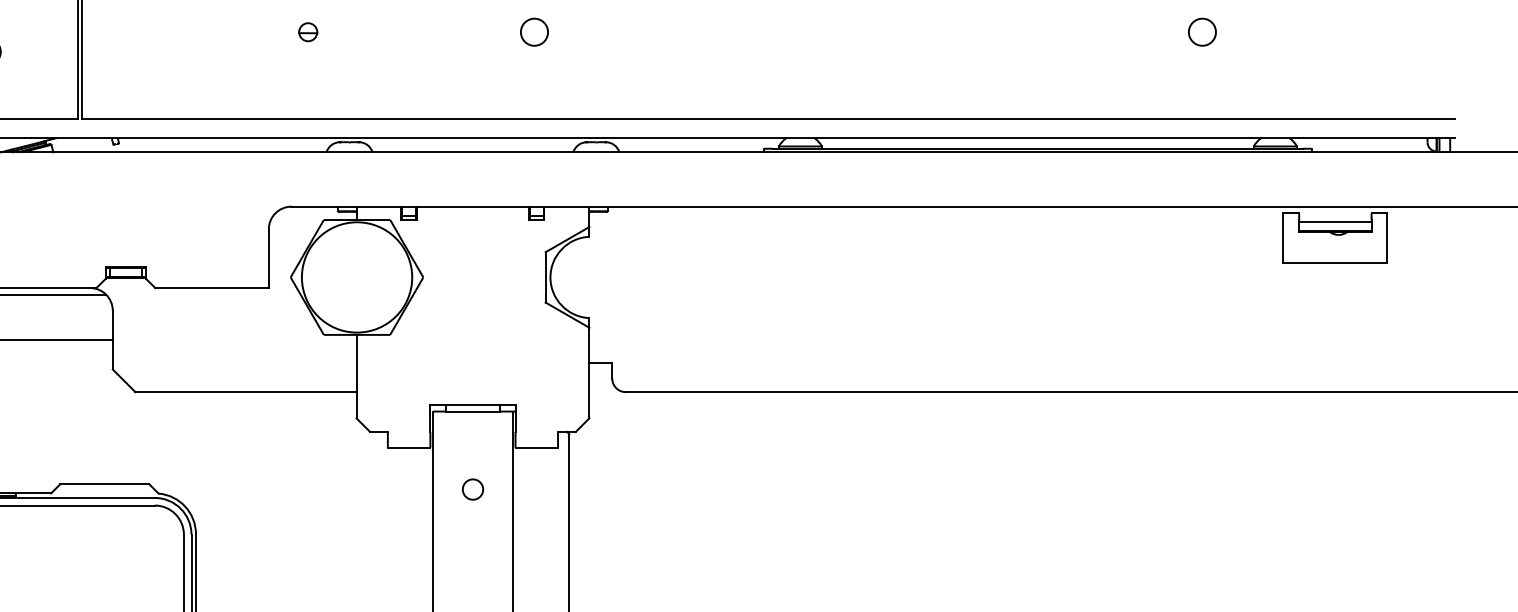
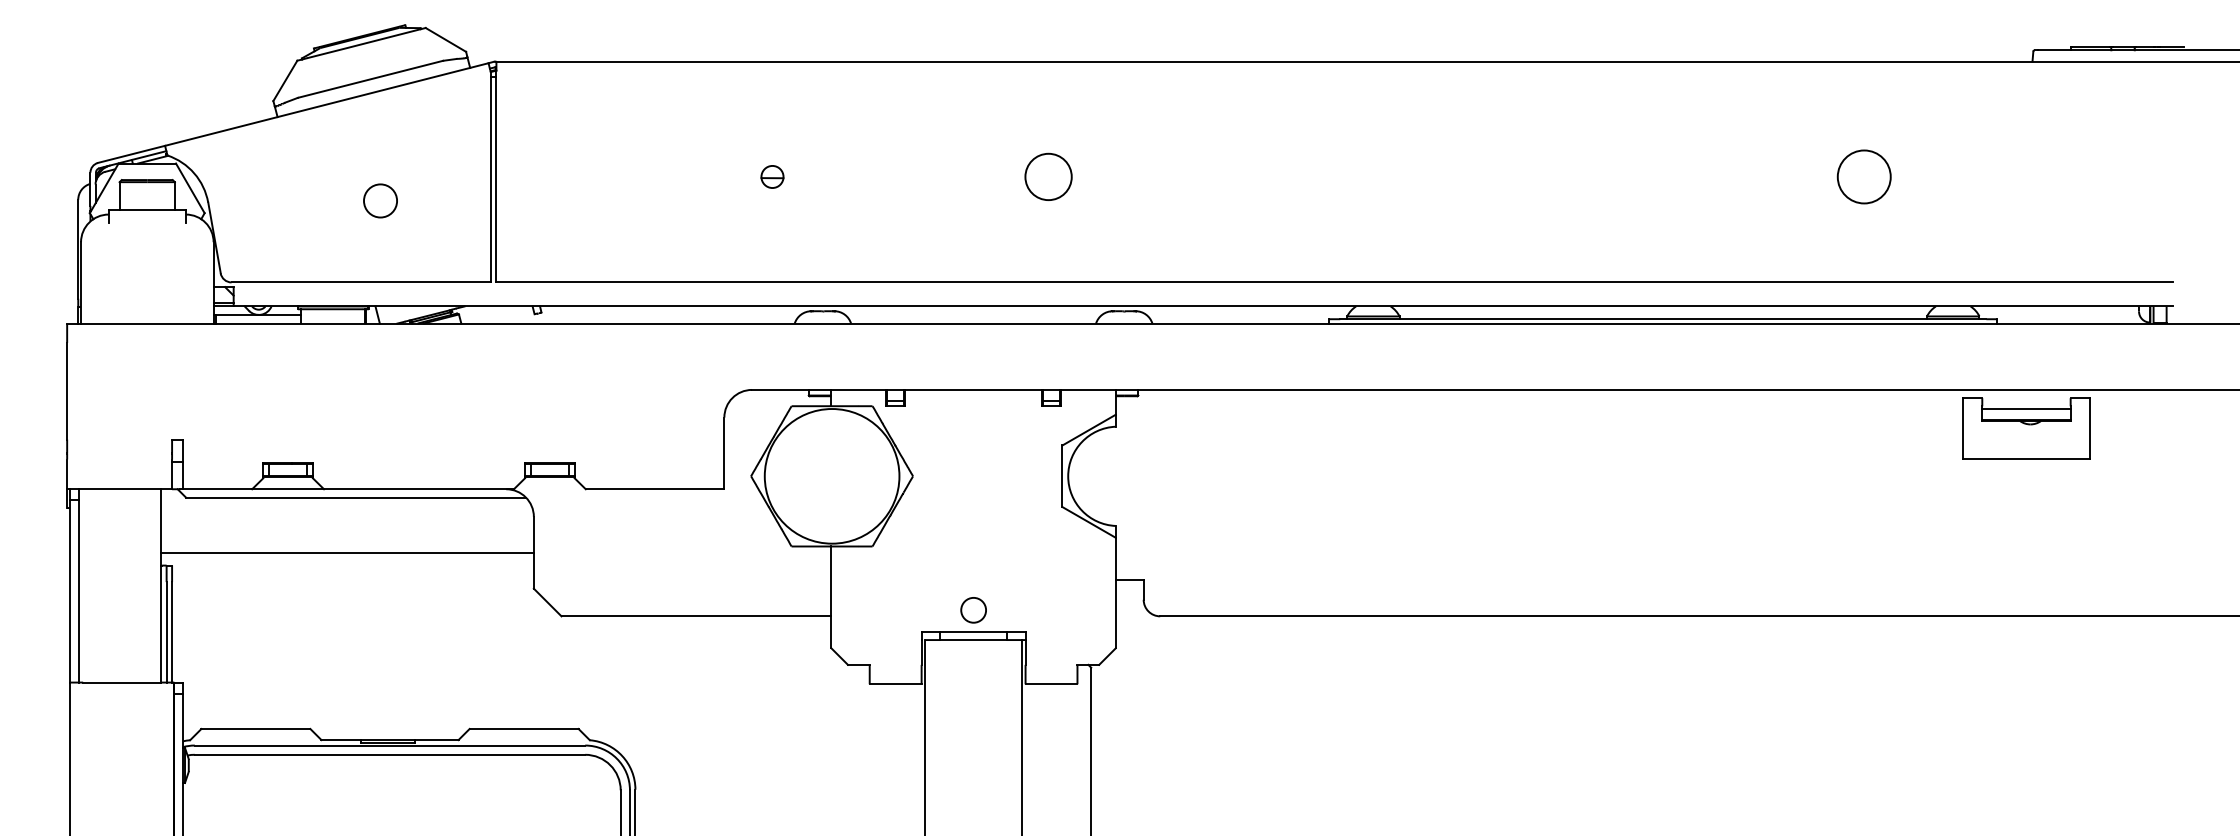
circle: (534, 31) -> (1048, 176), size x1.4
circle: (1201, 31) -> (1863, 176), size x1.6
circle: (472, 489) -> (973, 610), moved

